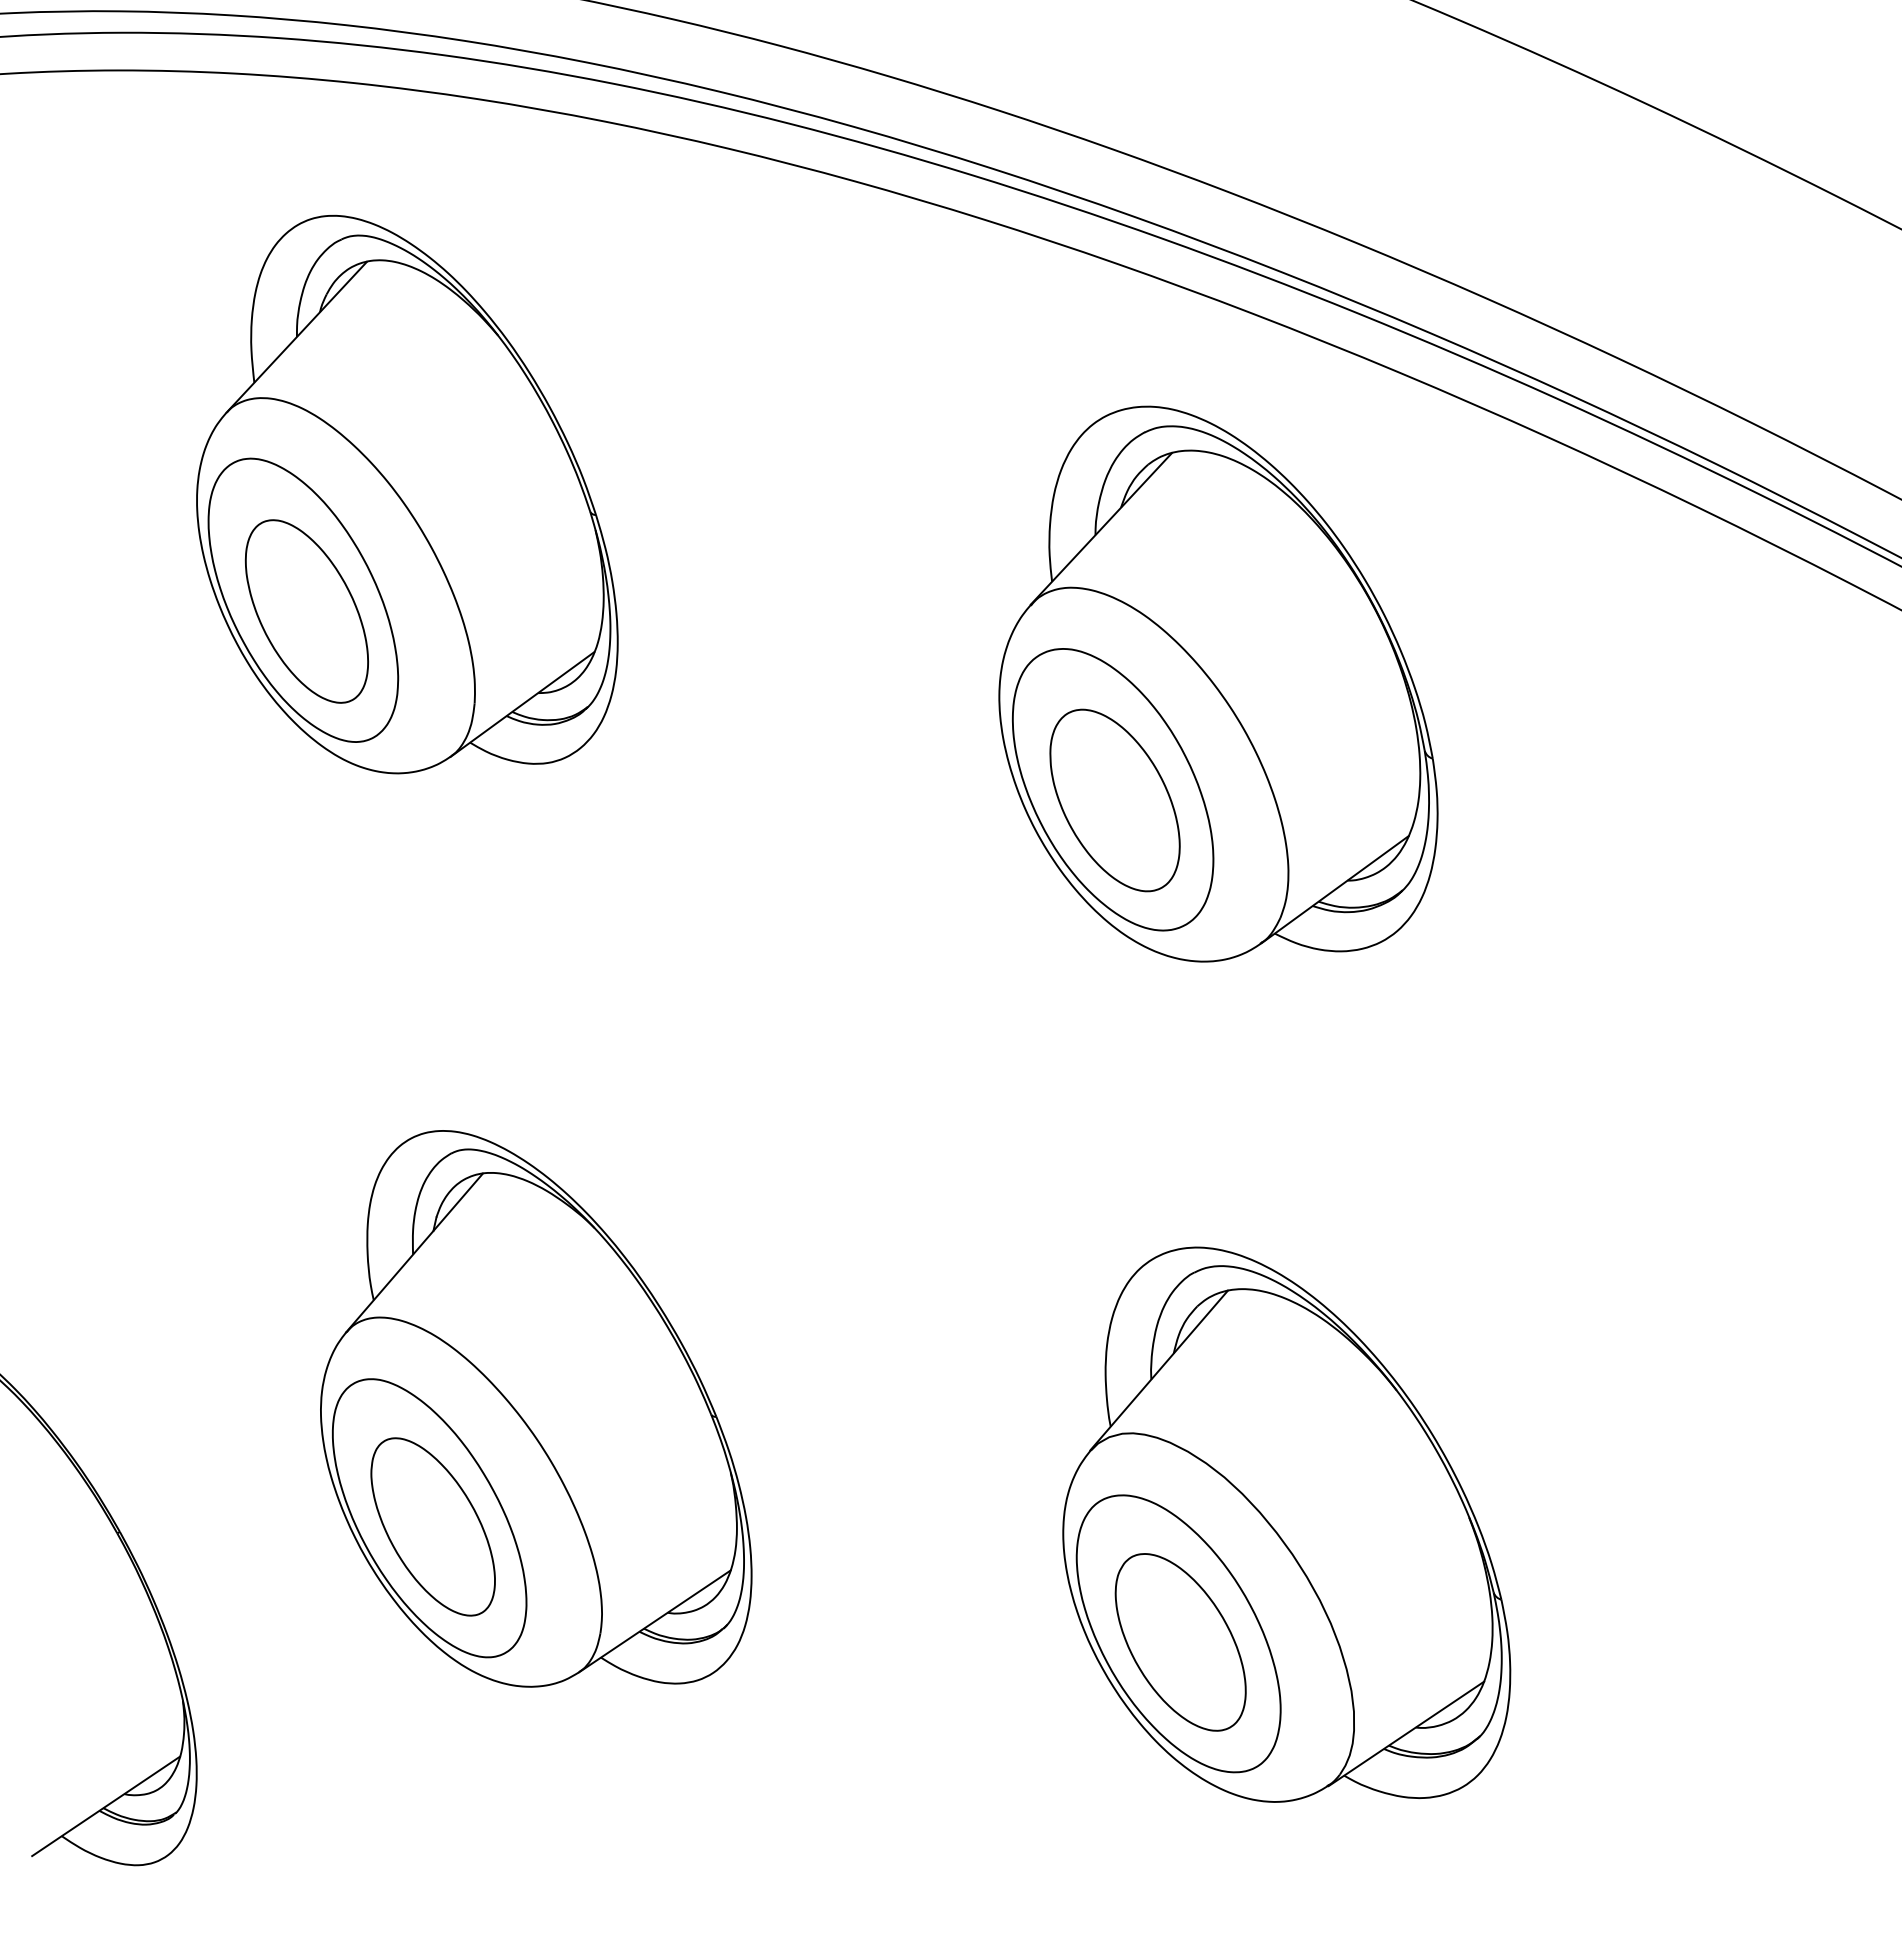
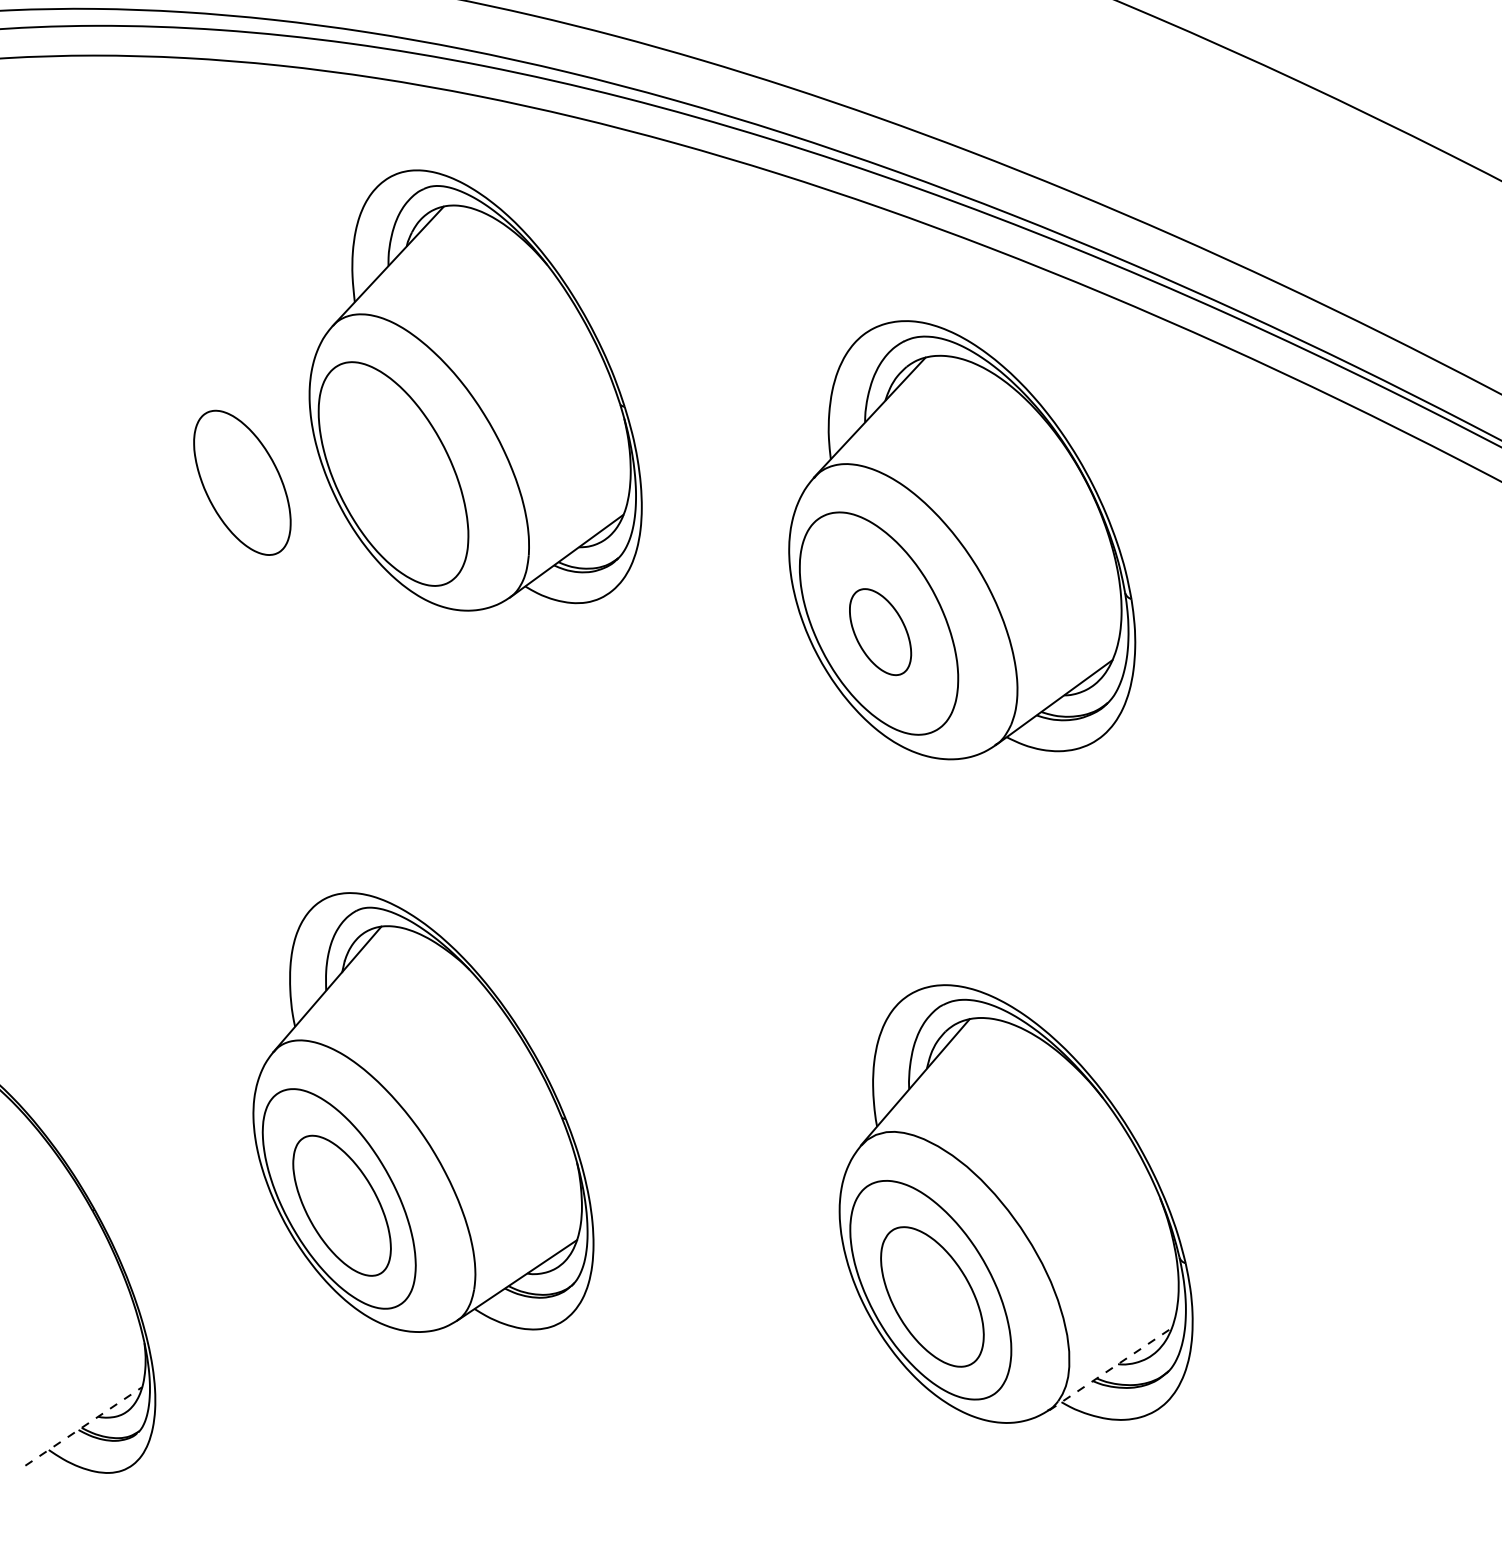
part: (407, 494) -> (475, 390), moved
part: (1114, 800) -> (880, 632), size x0.6
line: (1406, 1733) -> (1110, 1368), solid -> dashed
line: (105, 1806) -> (83, 1426), solid -> dashed

